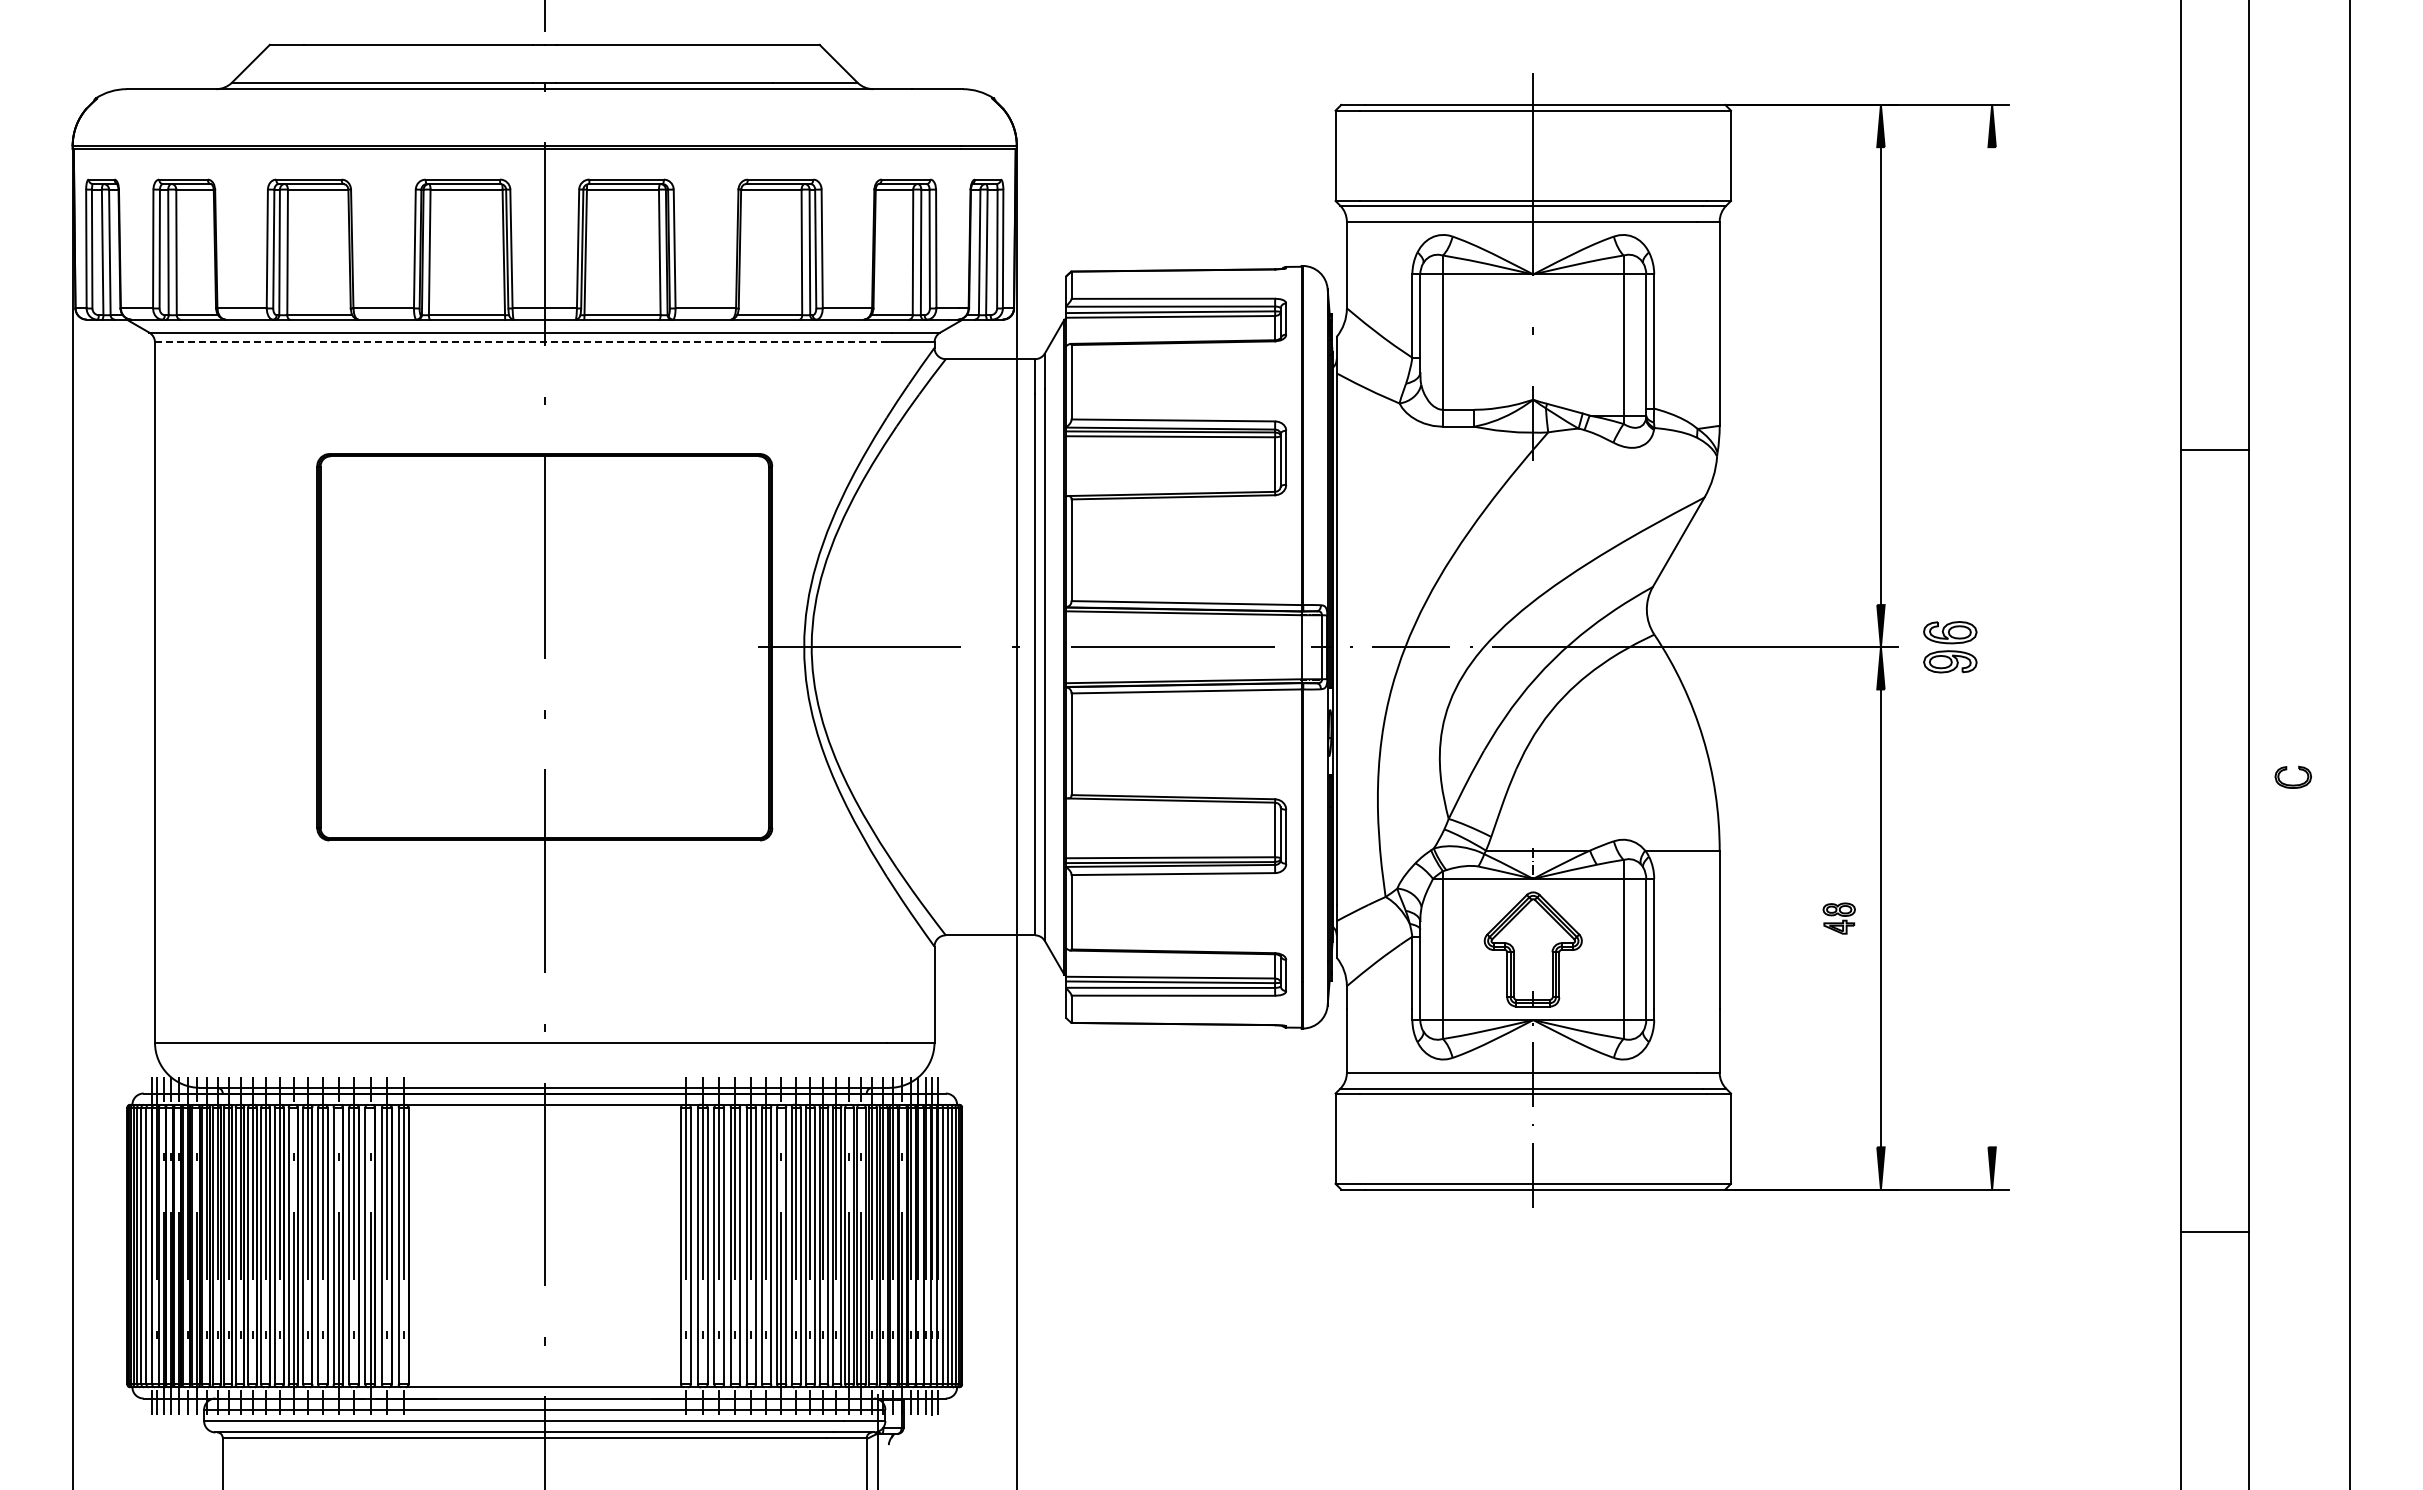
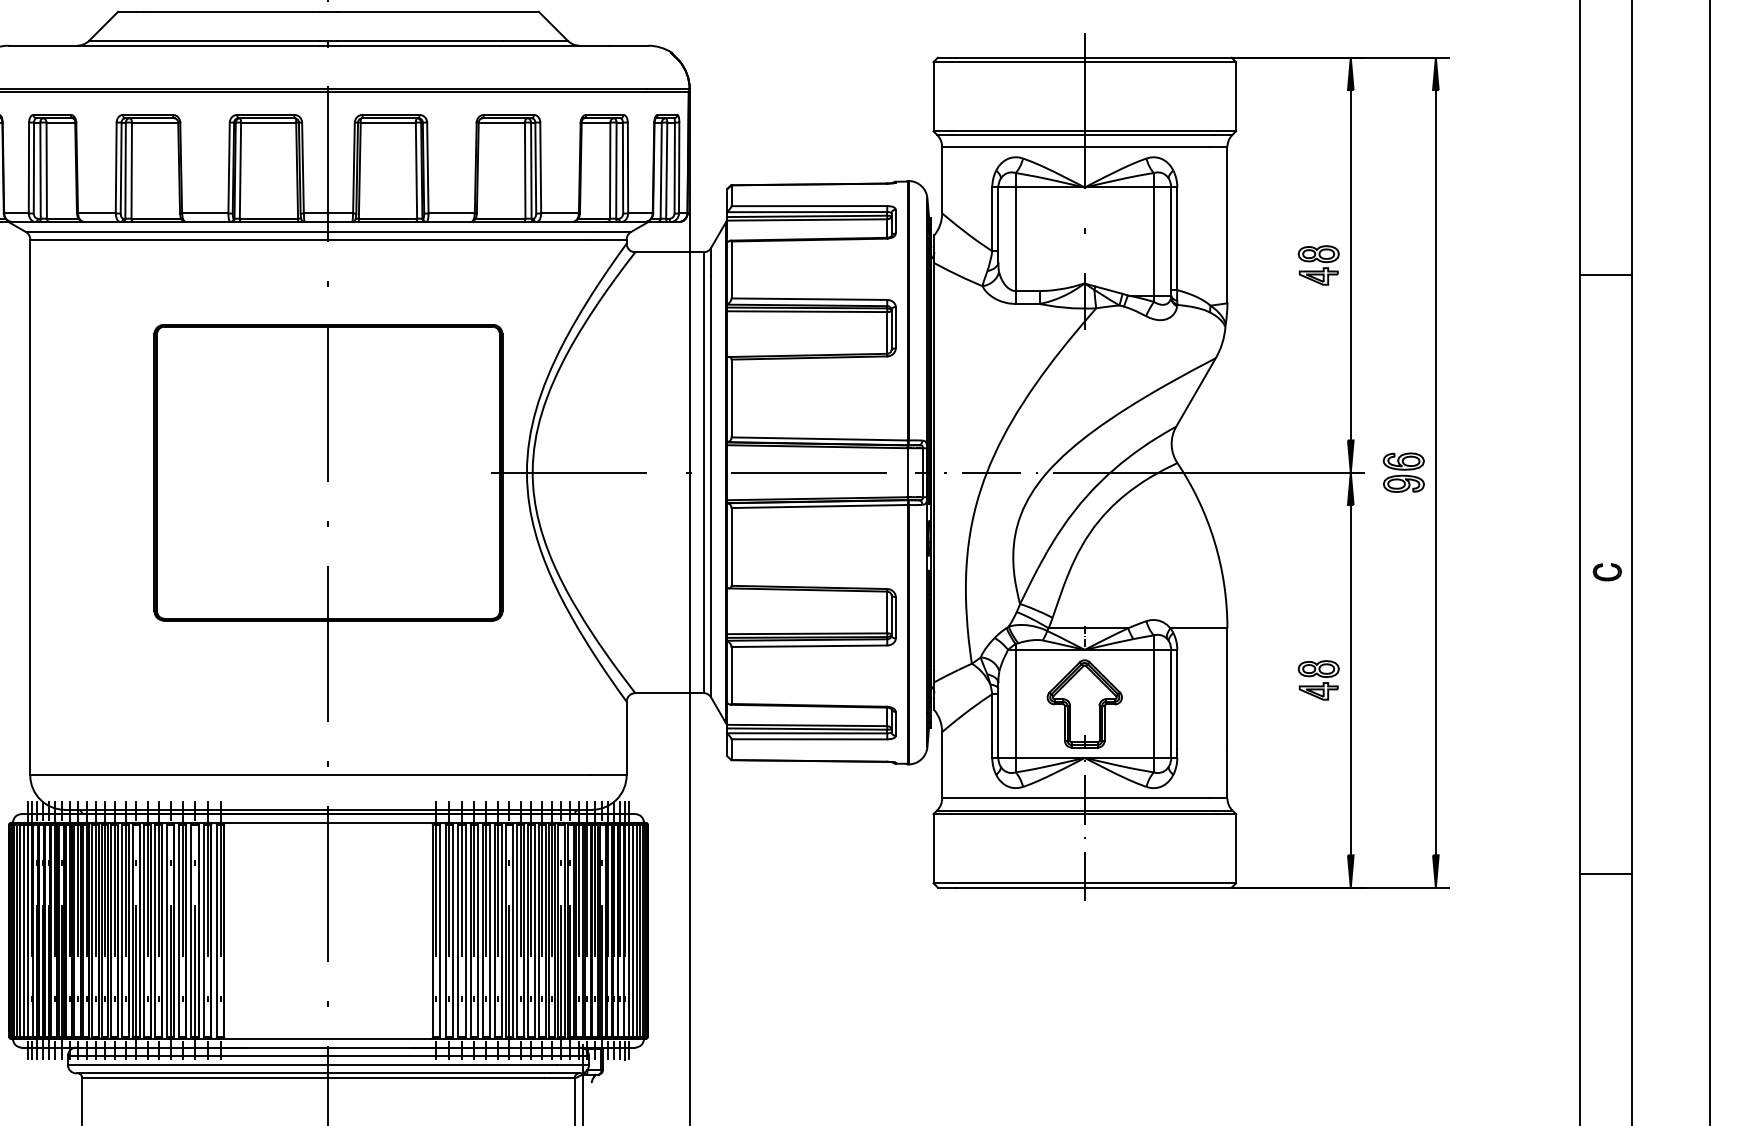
line: (520, 342) -> (309, 239), dashed -> solid
part: (1839, 376) -> (1319, 265), added
line: (2214, 450) -> (1605, 275), moved
line: (1992, 647) -> (1436, 472), added
part: (2292, 784) -> (1606, 577), moved
part: (1839, 918) -> (1319, 680), size x1.67
line: (2214, 1232) -> (1605, 873), moved

